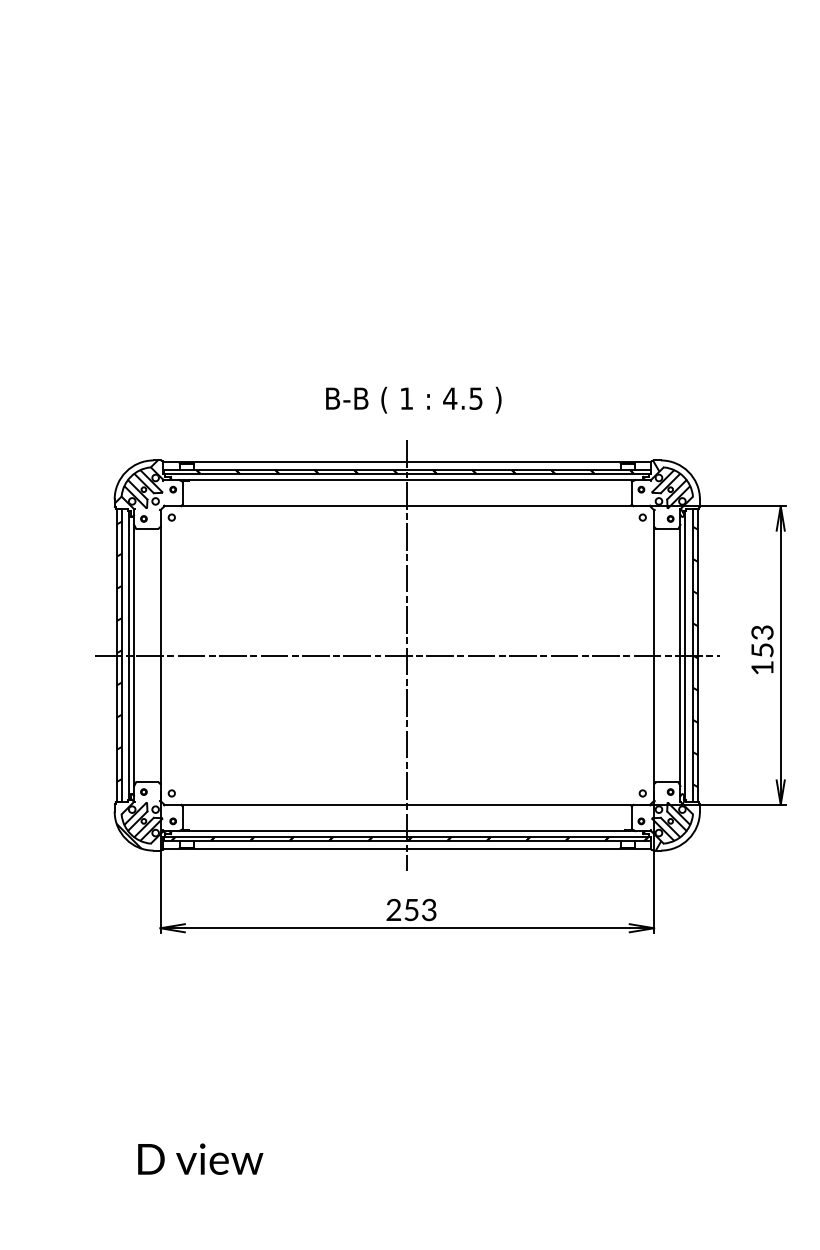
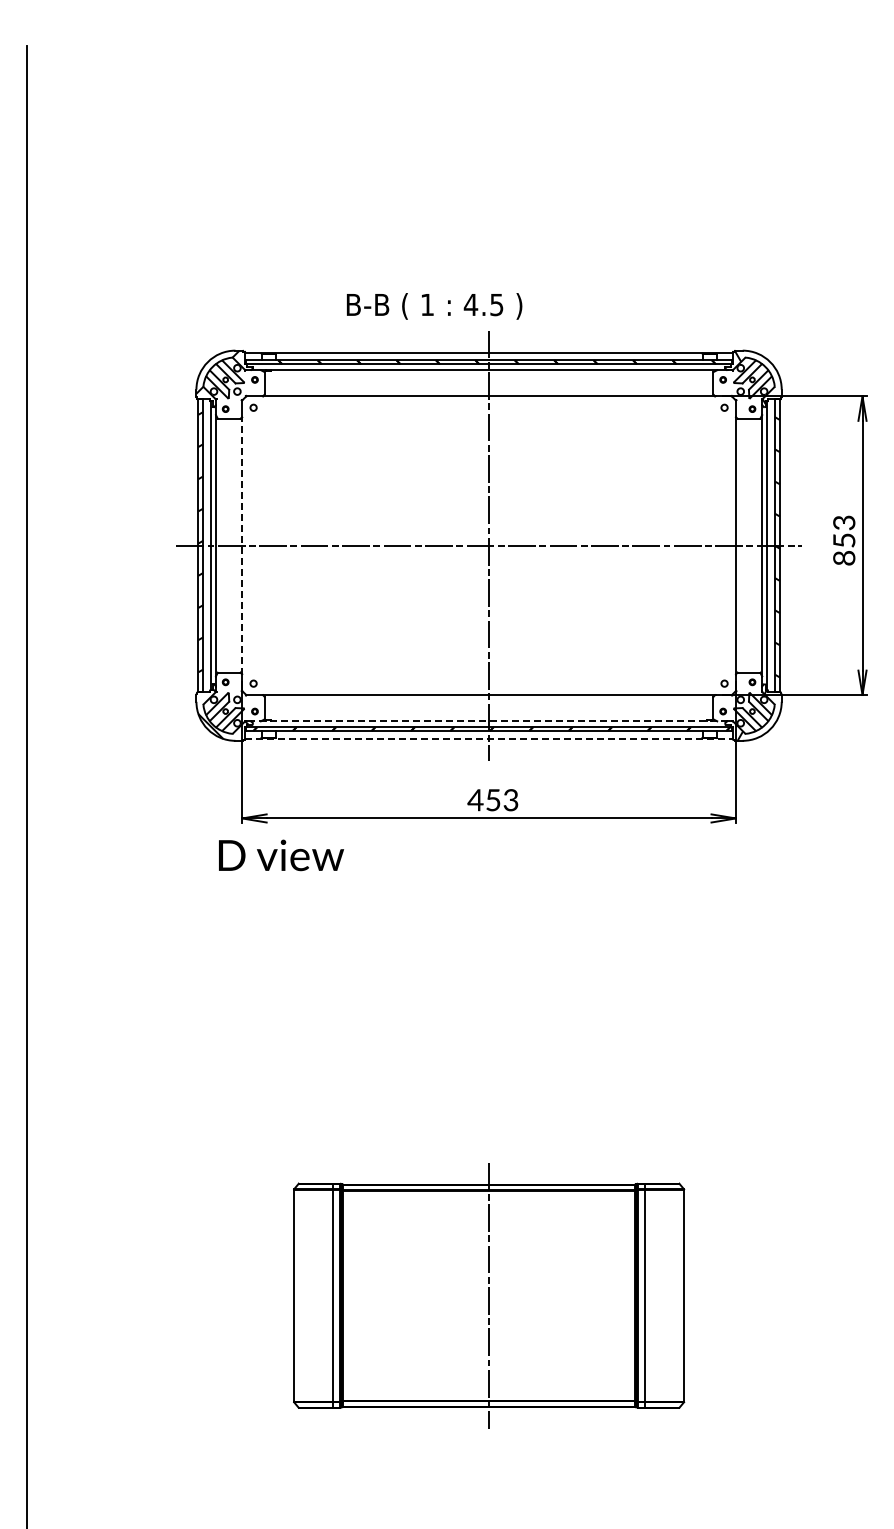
text: (413, 400) -> (434, 306), moved
line: (160, 655) -> (242, 545), solid -> dashed
text: (762, 668) -> (844, 558), 153 -> 853
line: (406, 831) -> (488, 721), solid -> dashed
line: (407, 848) -> (489, 738), solid -> dashed
text: (393, 910) -> (475, 800), 253 -> 453
text: (200, 1159) -> (281, 855), moved

